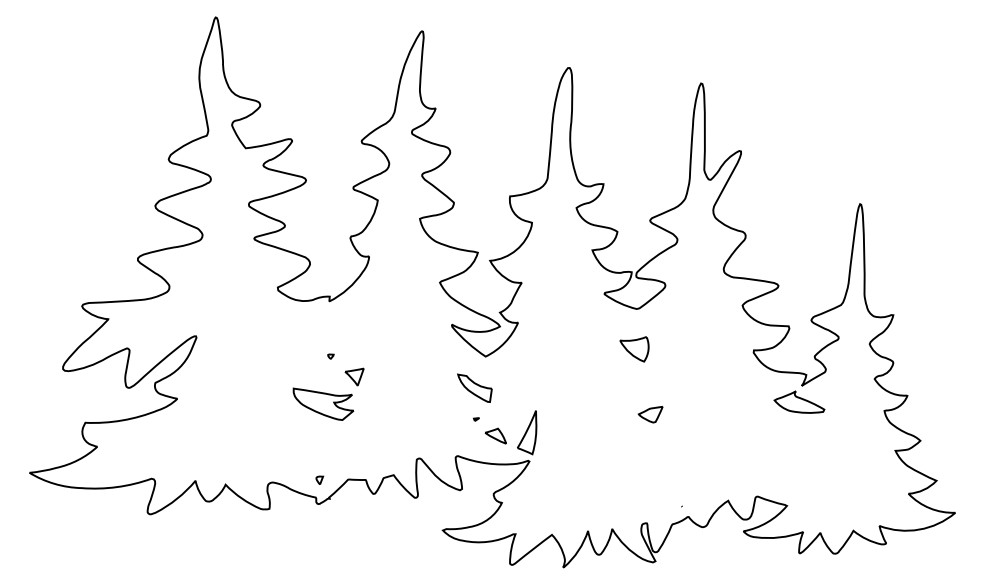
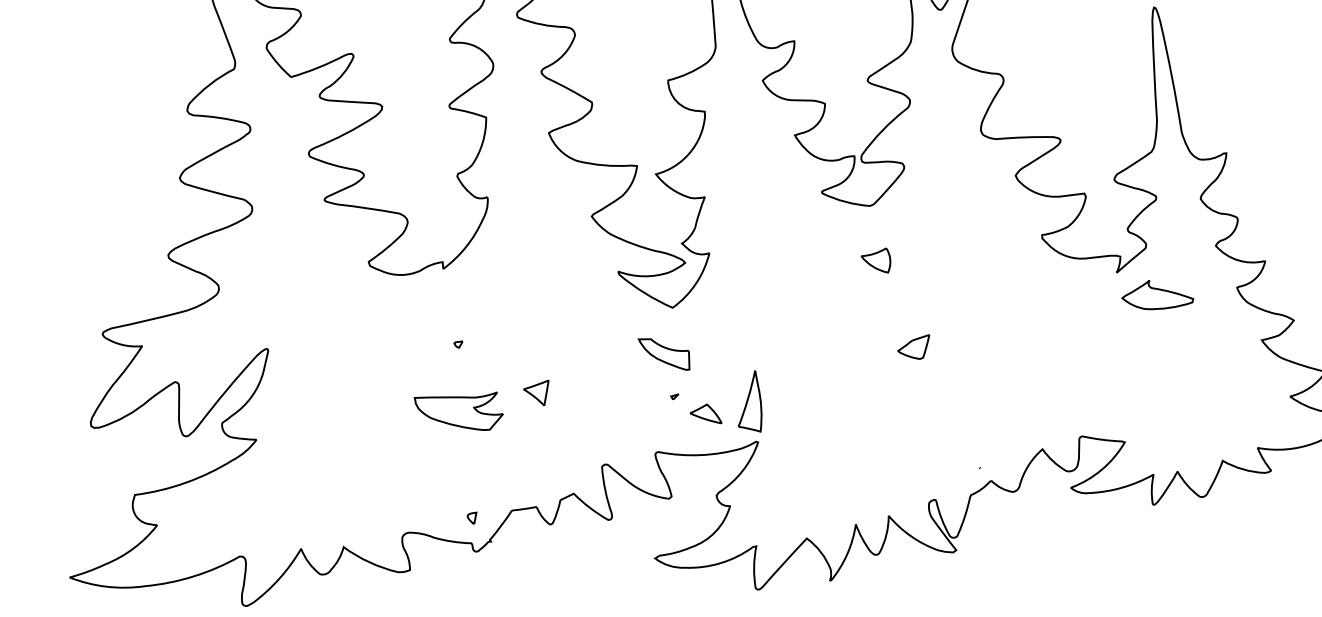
part: (634, 349) -> (876, 262), size x0.7
part: (354, 376) -> (537, 393), moved
part: (799, 401) -> (1156, 293), moved

